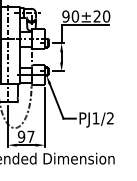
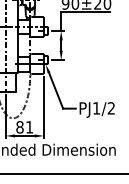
text: (25, 136) -> (24, 127), 97 -> 81

